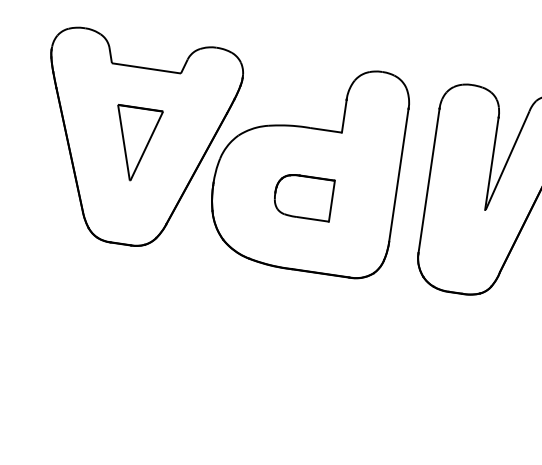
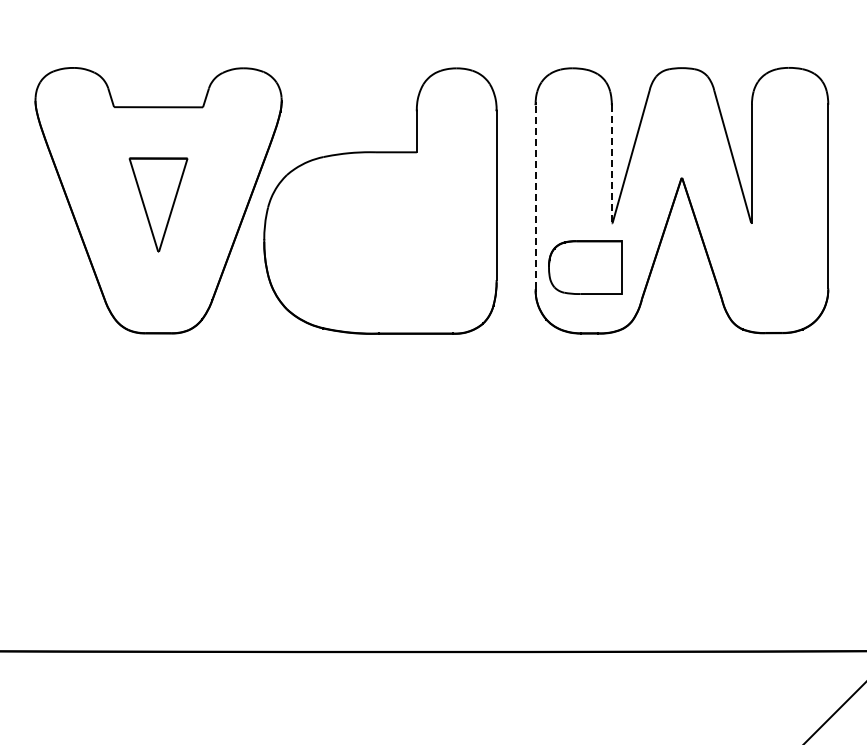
line: (491, 164) -> (611, 164), solid -> dashed
line: (429, 180) -> (535, 196), solid -> dashed
part: (303, 196) -> (585, 267), moved

